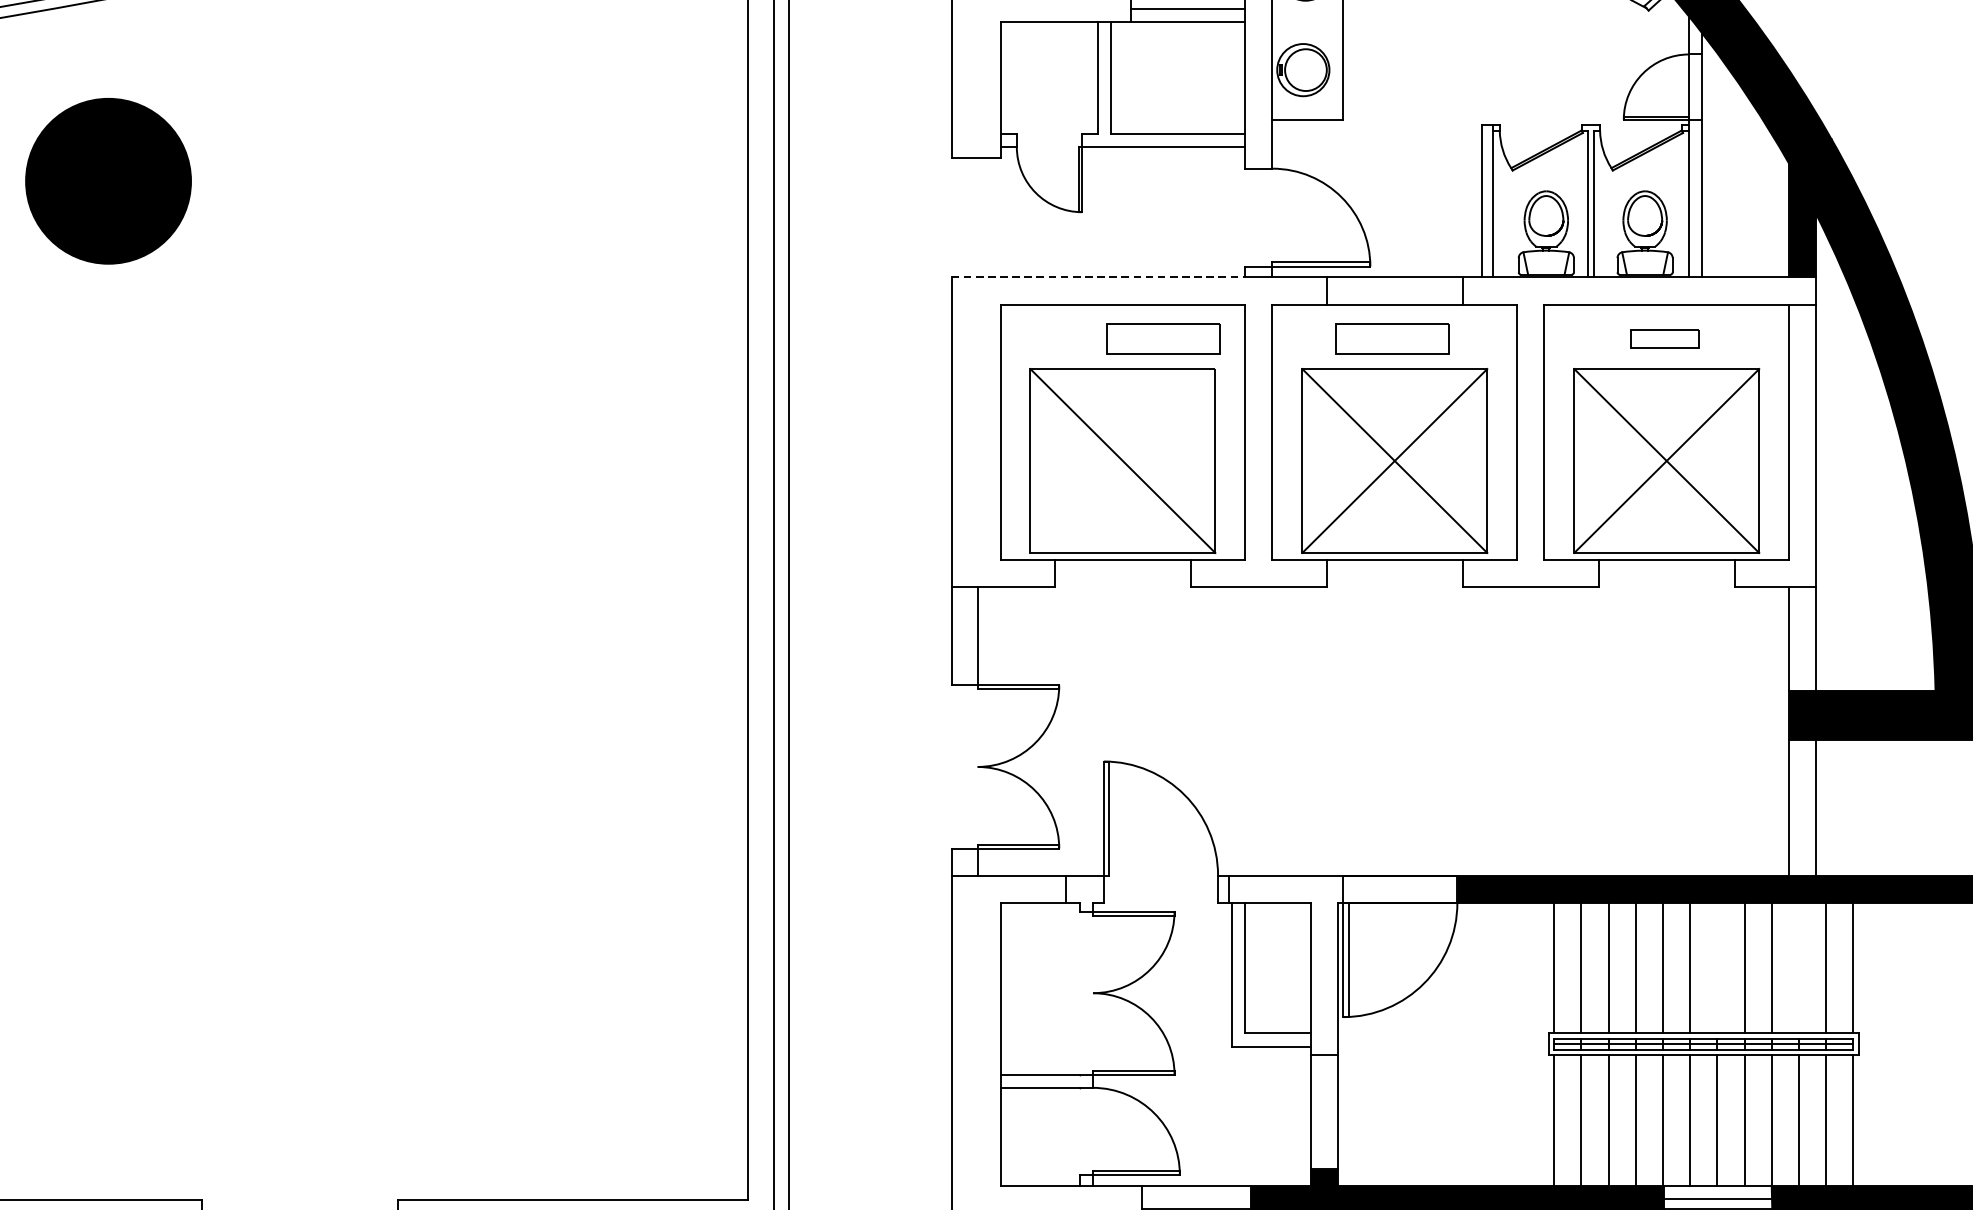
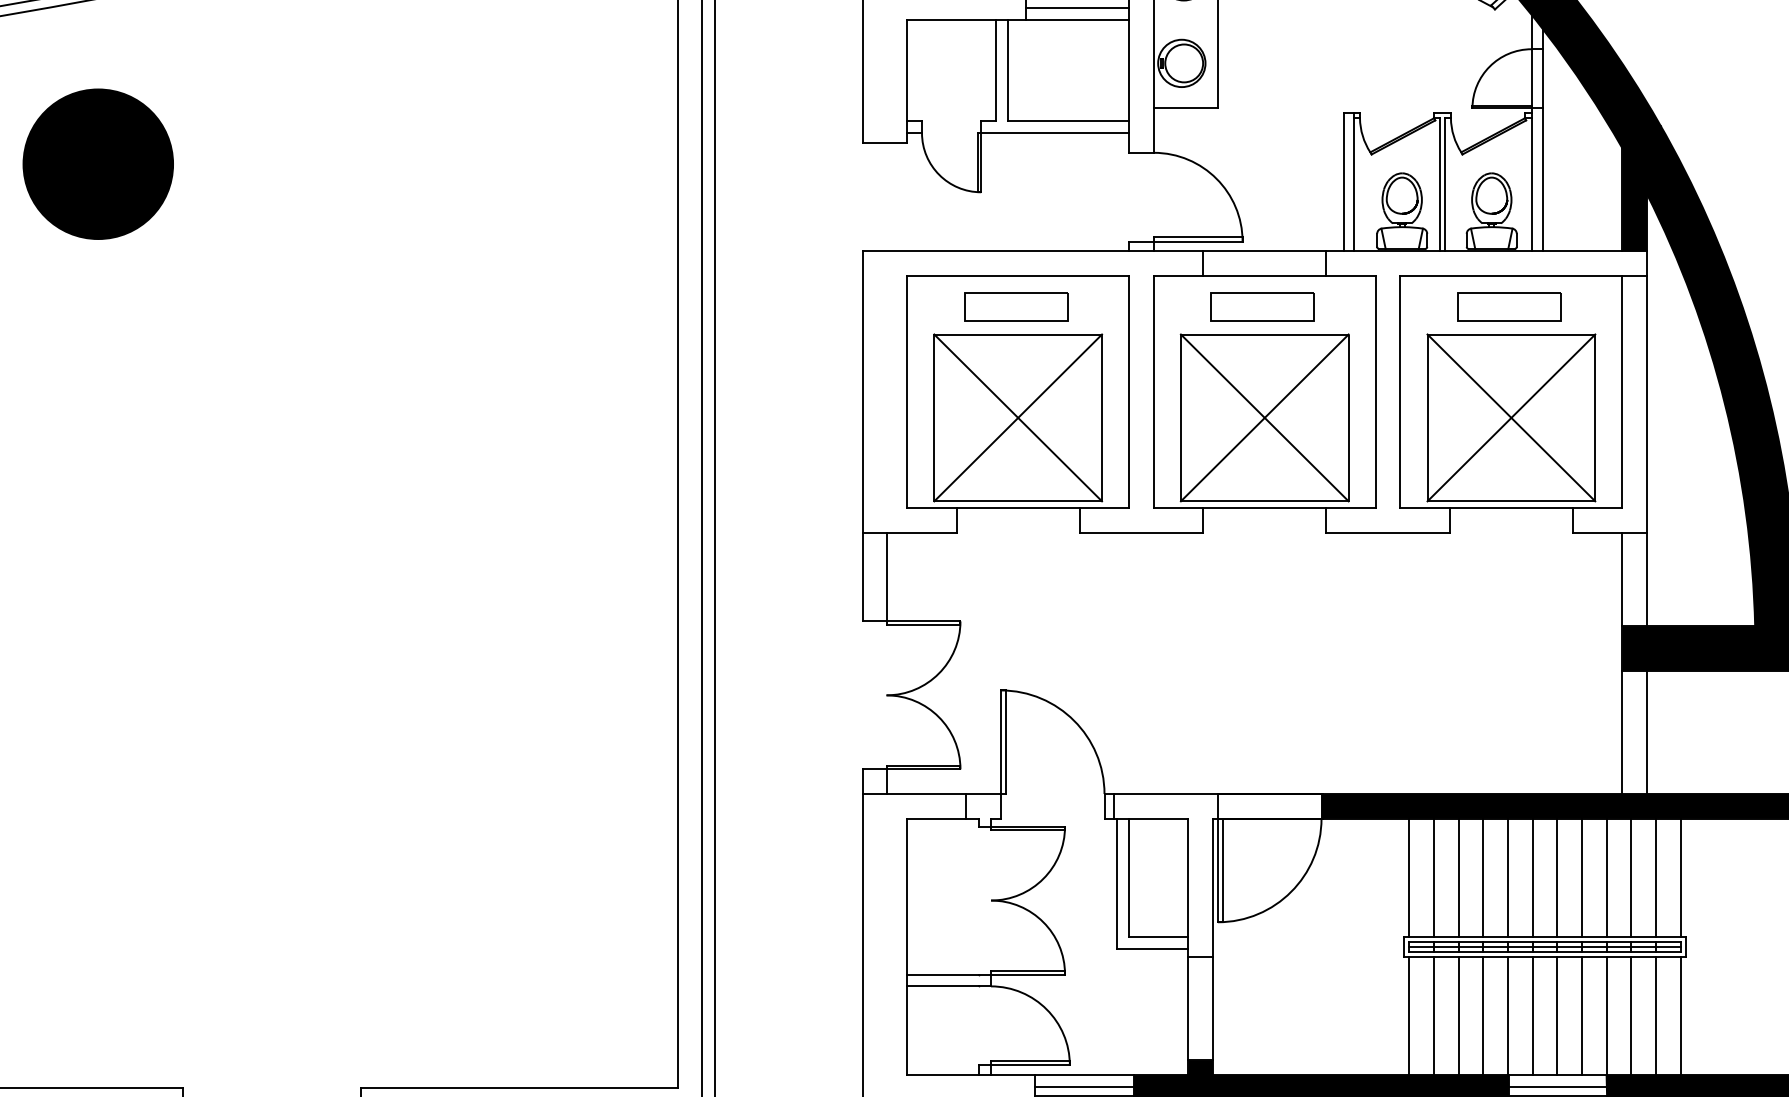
line: (1098, 277) -> (996, 251), dashed -> solid
part: (1164, 338) -> (1016, 306), moved
part: (1664, 338) -> (1509, 306), size x1.67
line: (1123, 460) -> (1018, 417), added
line: (1717, 967) -> (1557, 877), added
line: (1799, 967) -> (1631, 877), added
line: (1196, 1198) -> (1084, 1086), added

